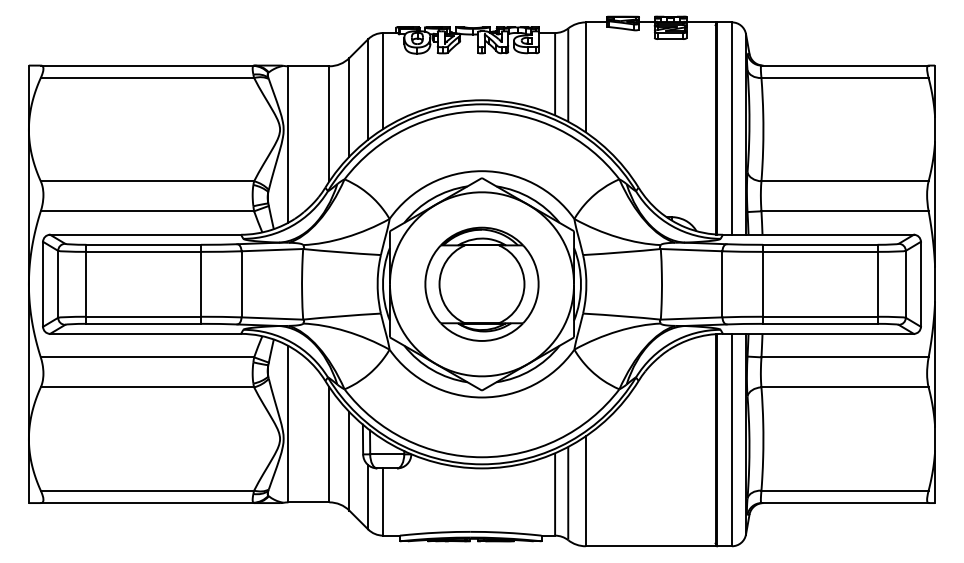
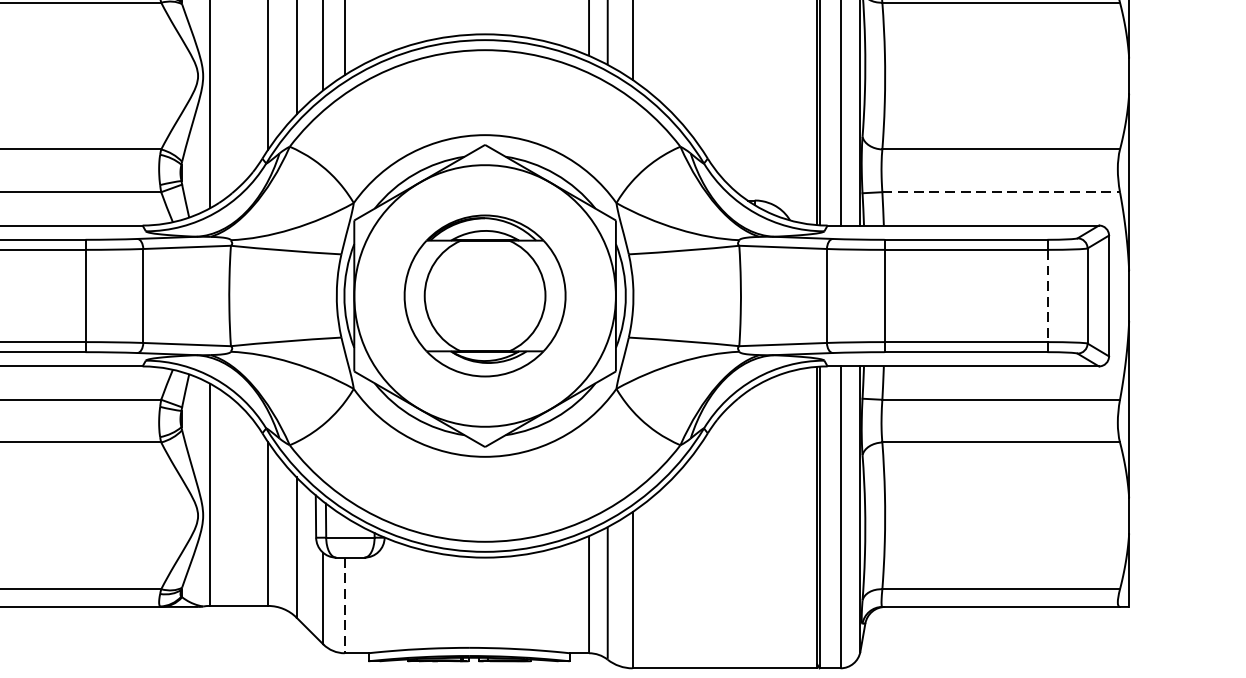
line: (845, 211) -> (1001, 192), solid -> dashed
line: (877, 284) -> (1047, 296), solid -> dashed
line: (383, 502) -> (345, 606), solid -> dashed

